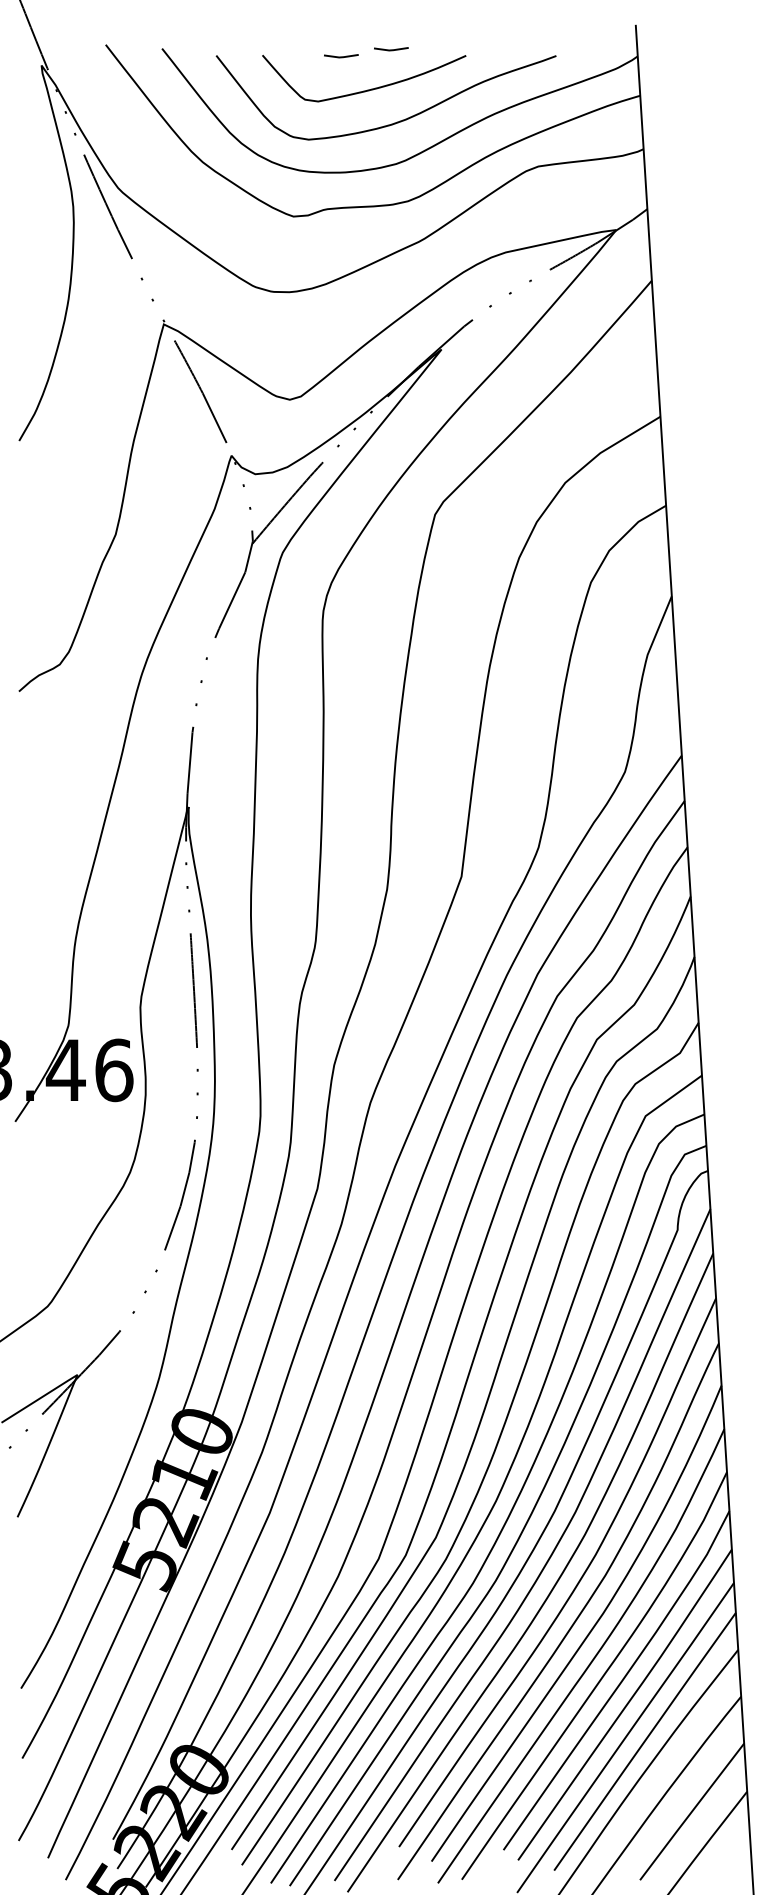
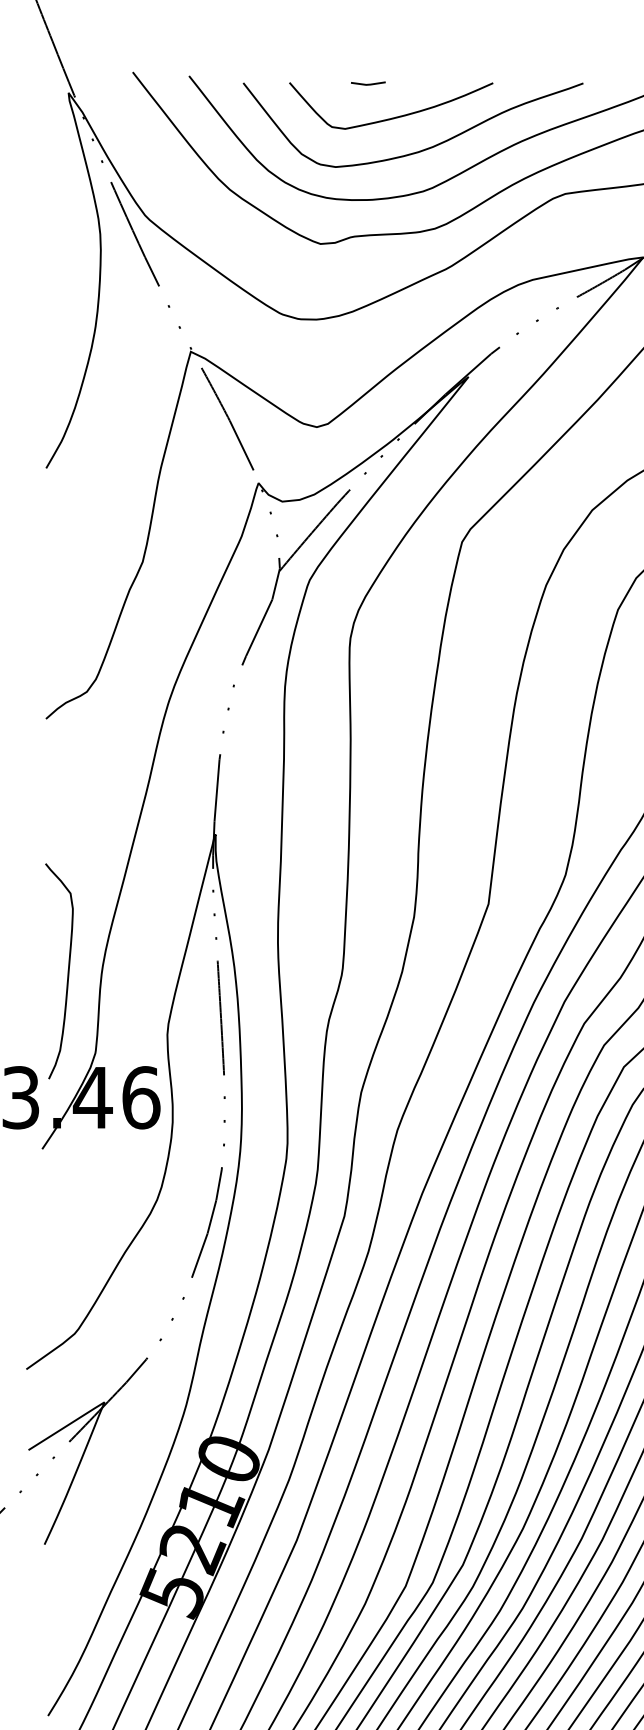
line: (391, 49) -> (418, 76), removed
curve: (40, 943) -> (67, 970), added

